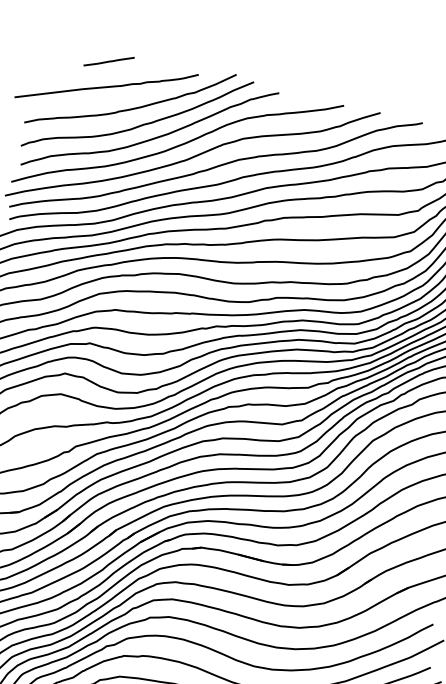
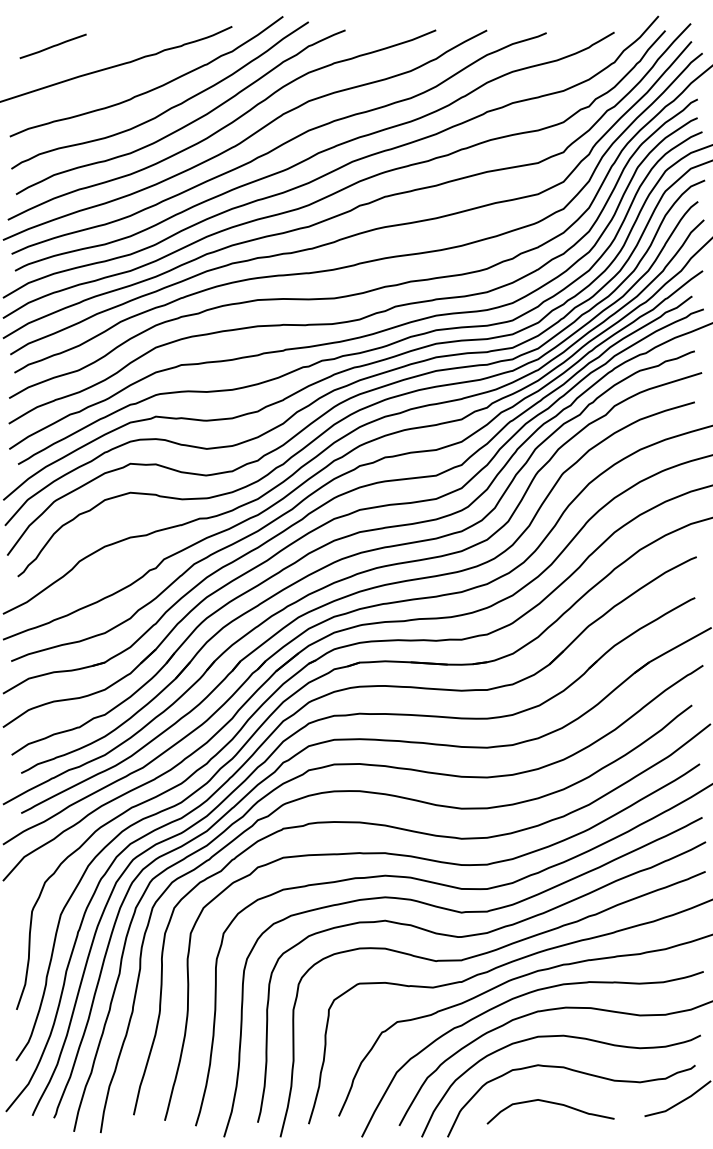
line: (108, 61) -> (52, 46), moved

